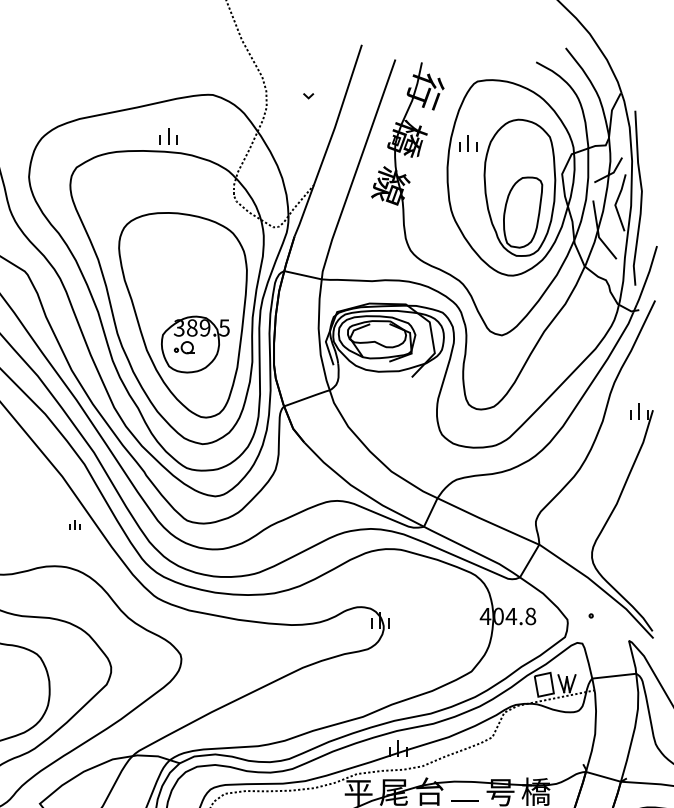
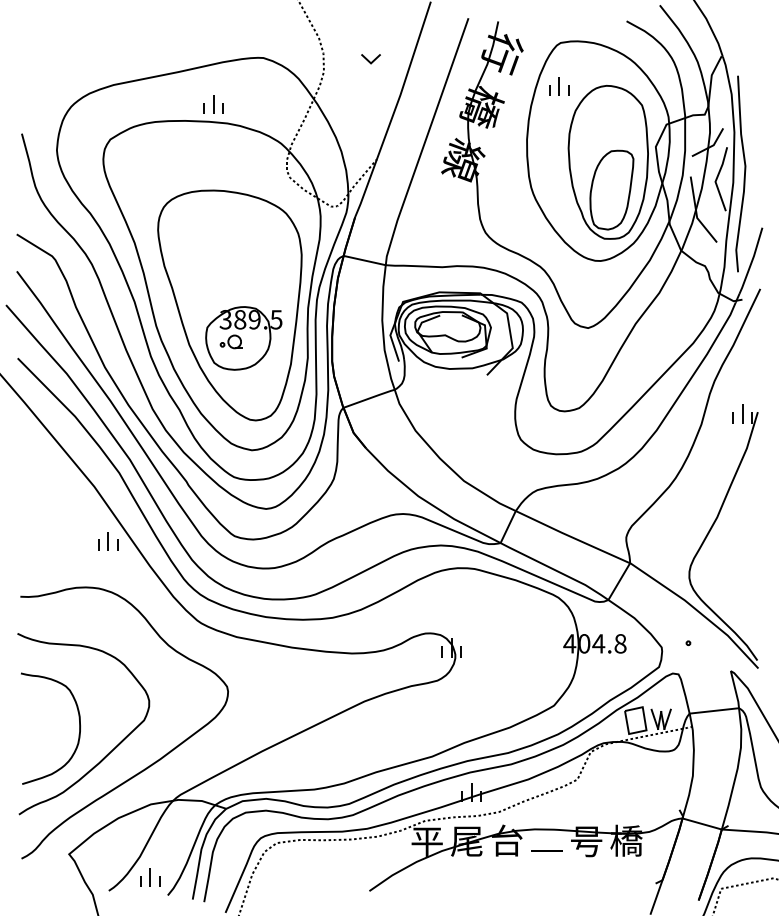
part: (308, 96) -> (370, 59), size x1.67
part: (468, 143) -> (559, 86), moved
part: (74, 525) -> (108, 541), size x1.67

